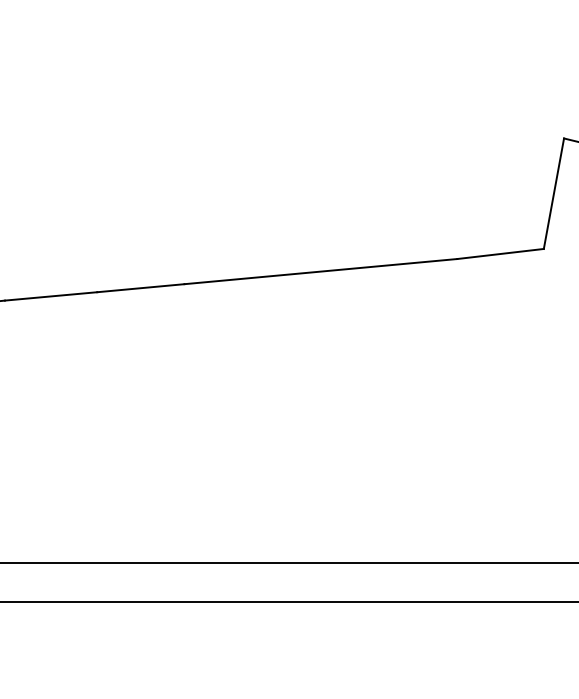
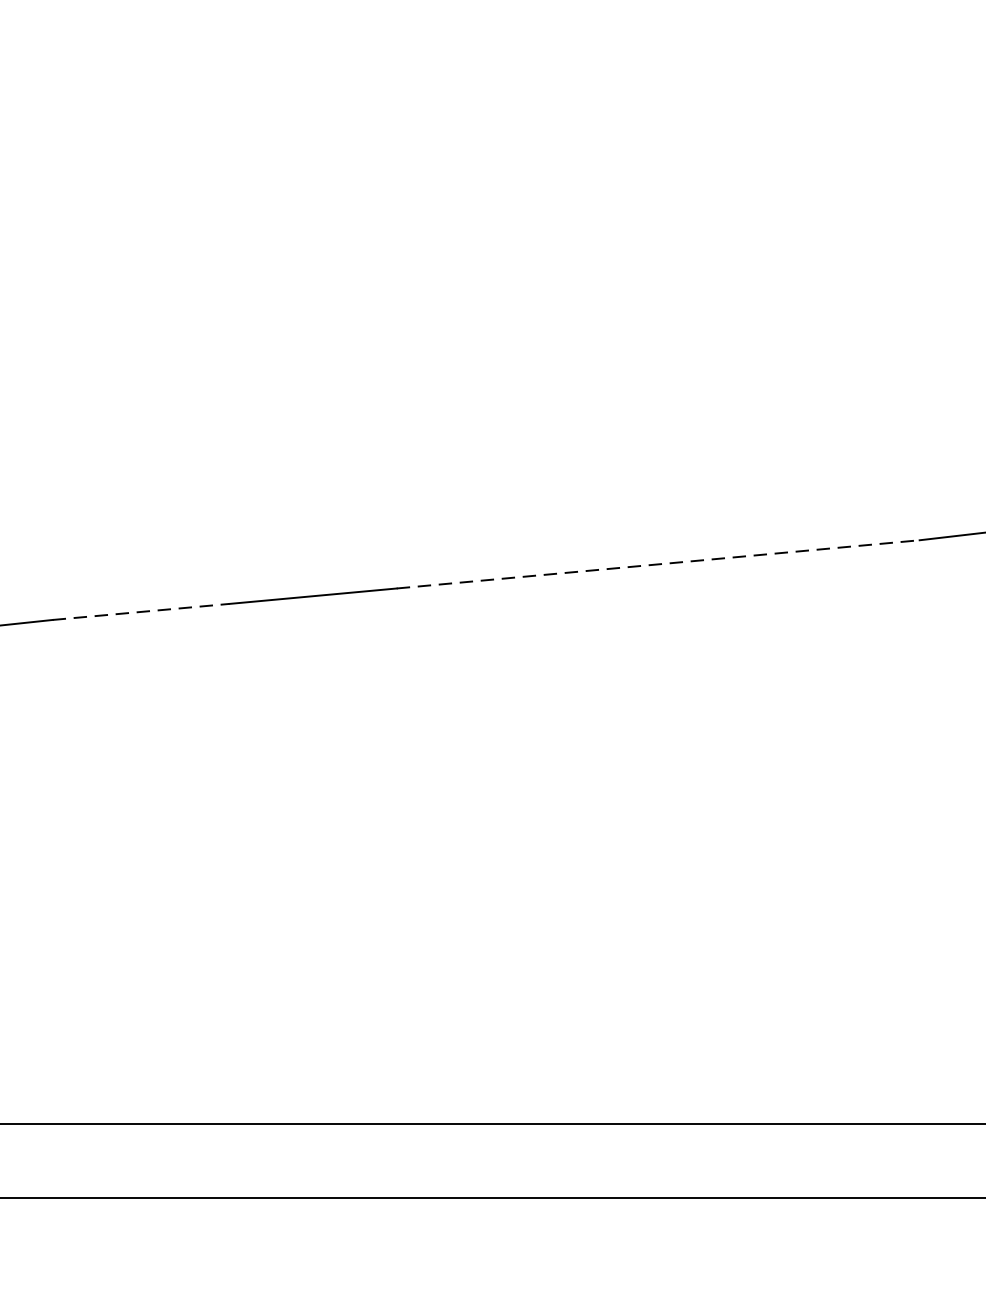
line: (320, 271) -> (657, 564), solid -> dashed
line: (51, 296) -> (141, 612), solid -> dashed

